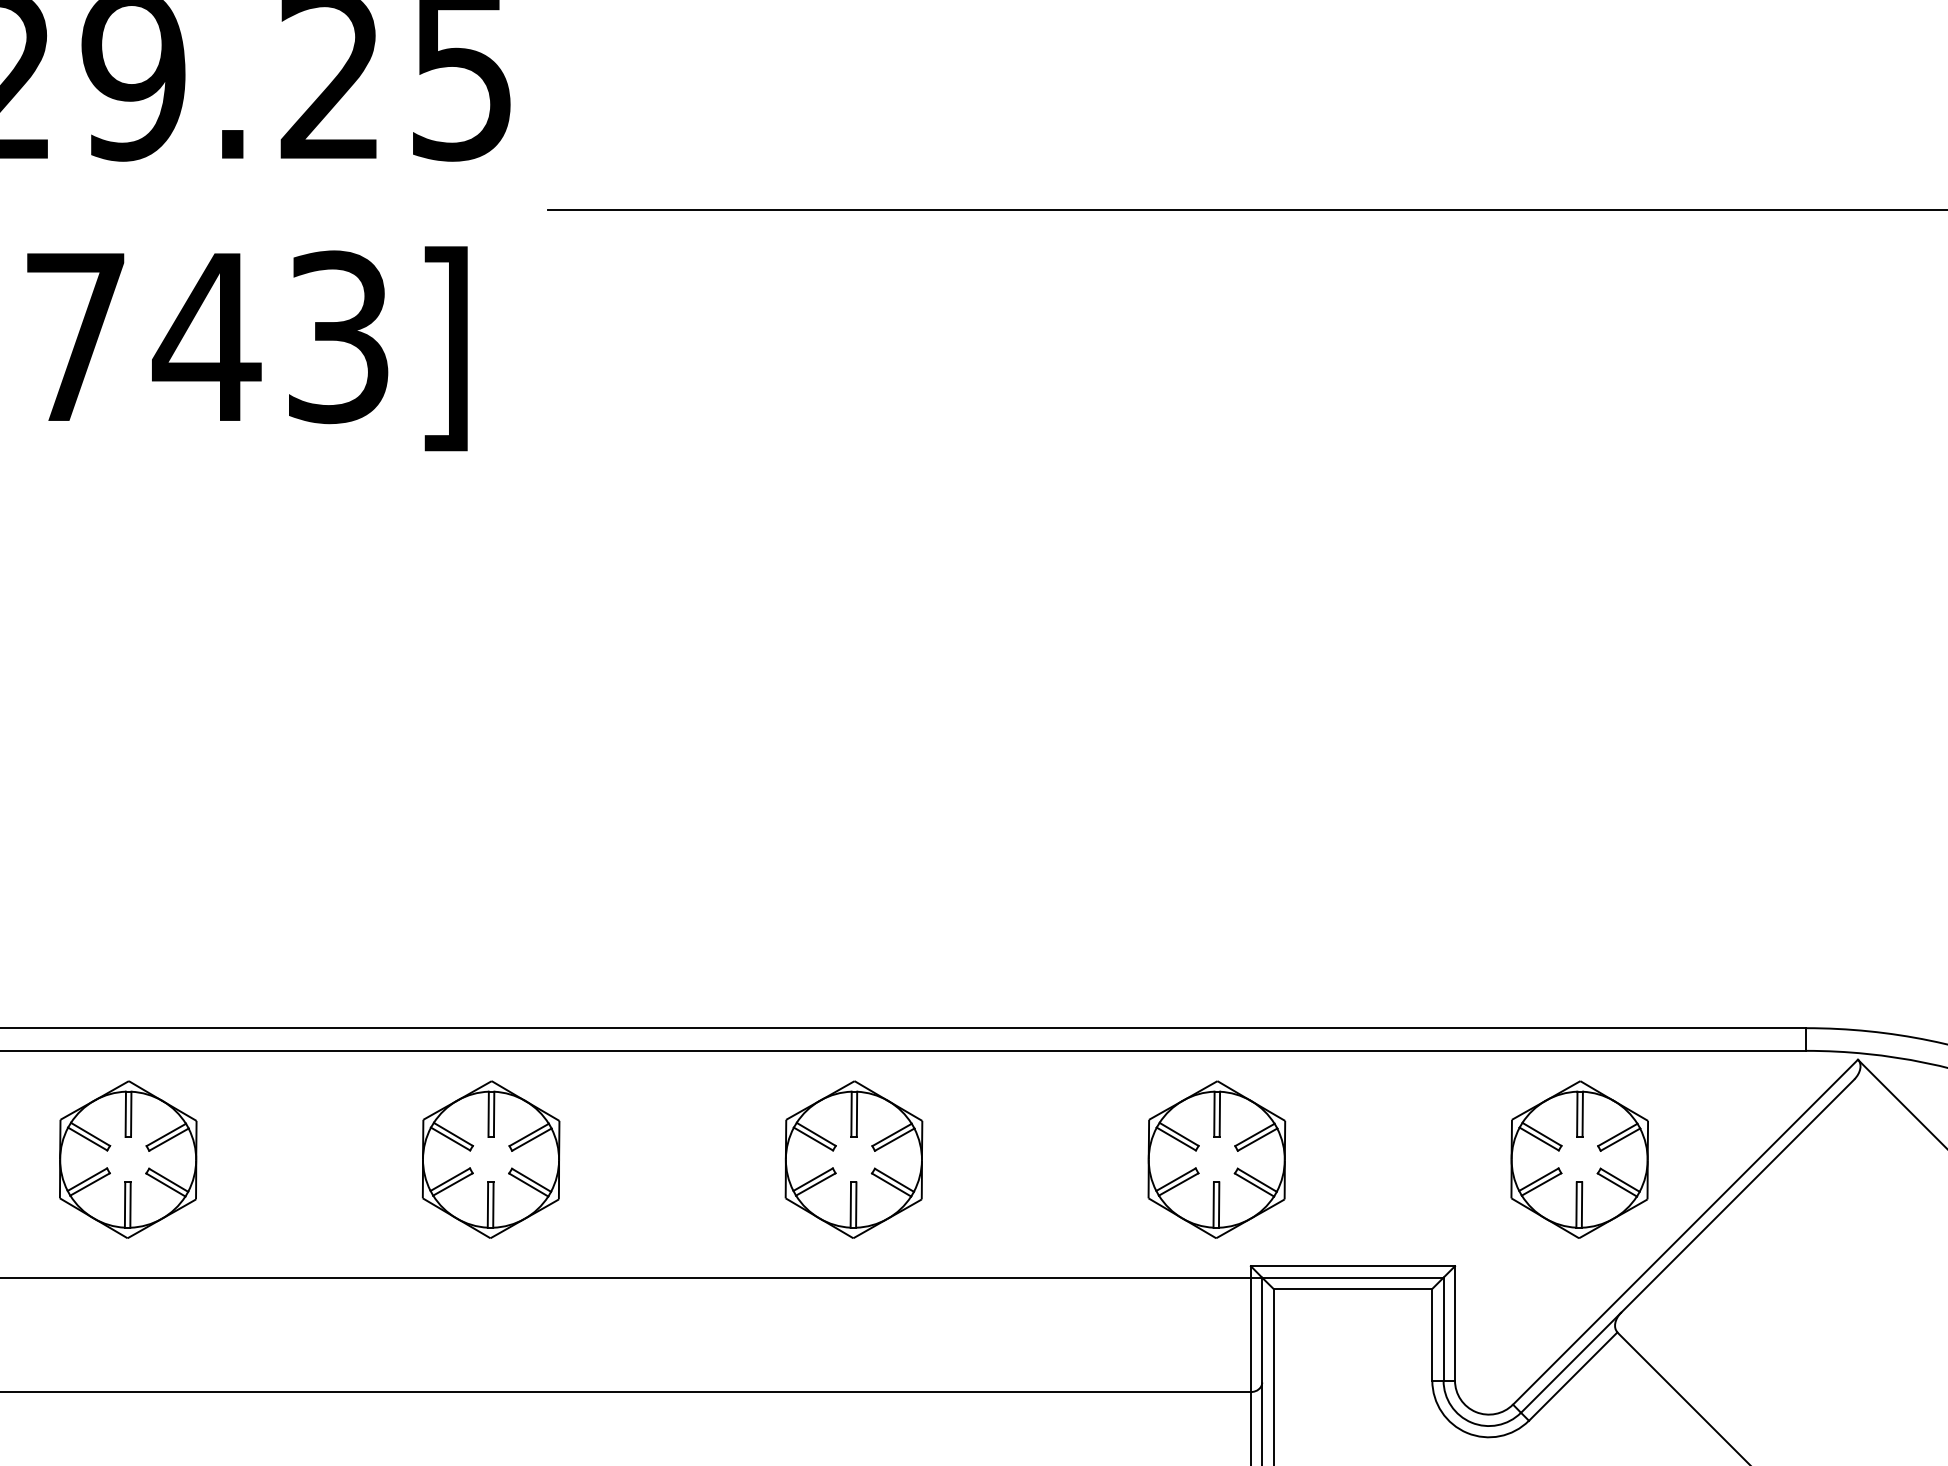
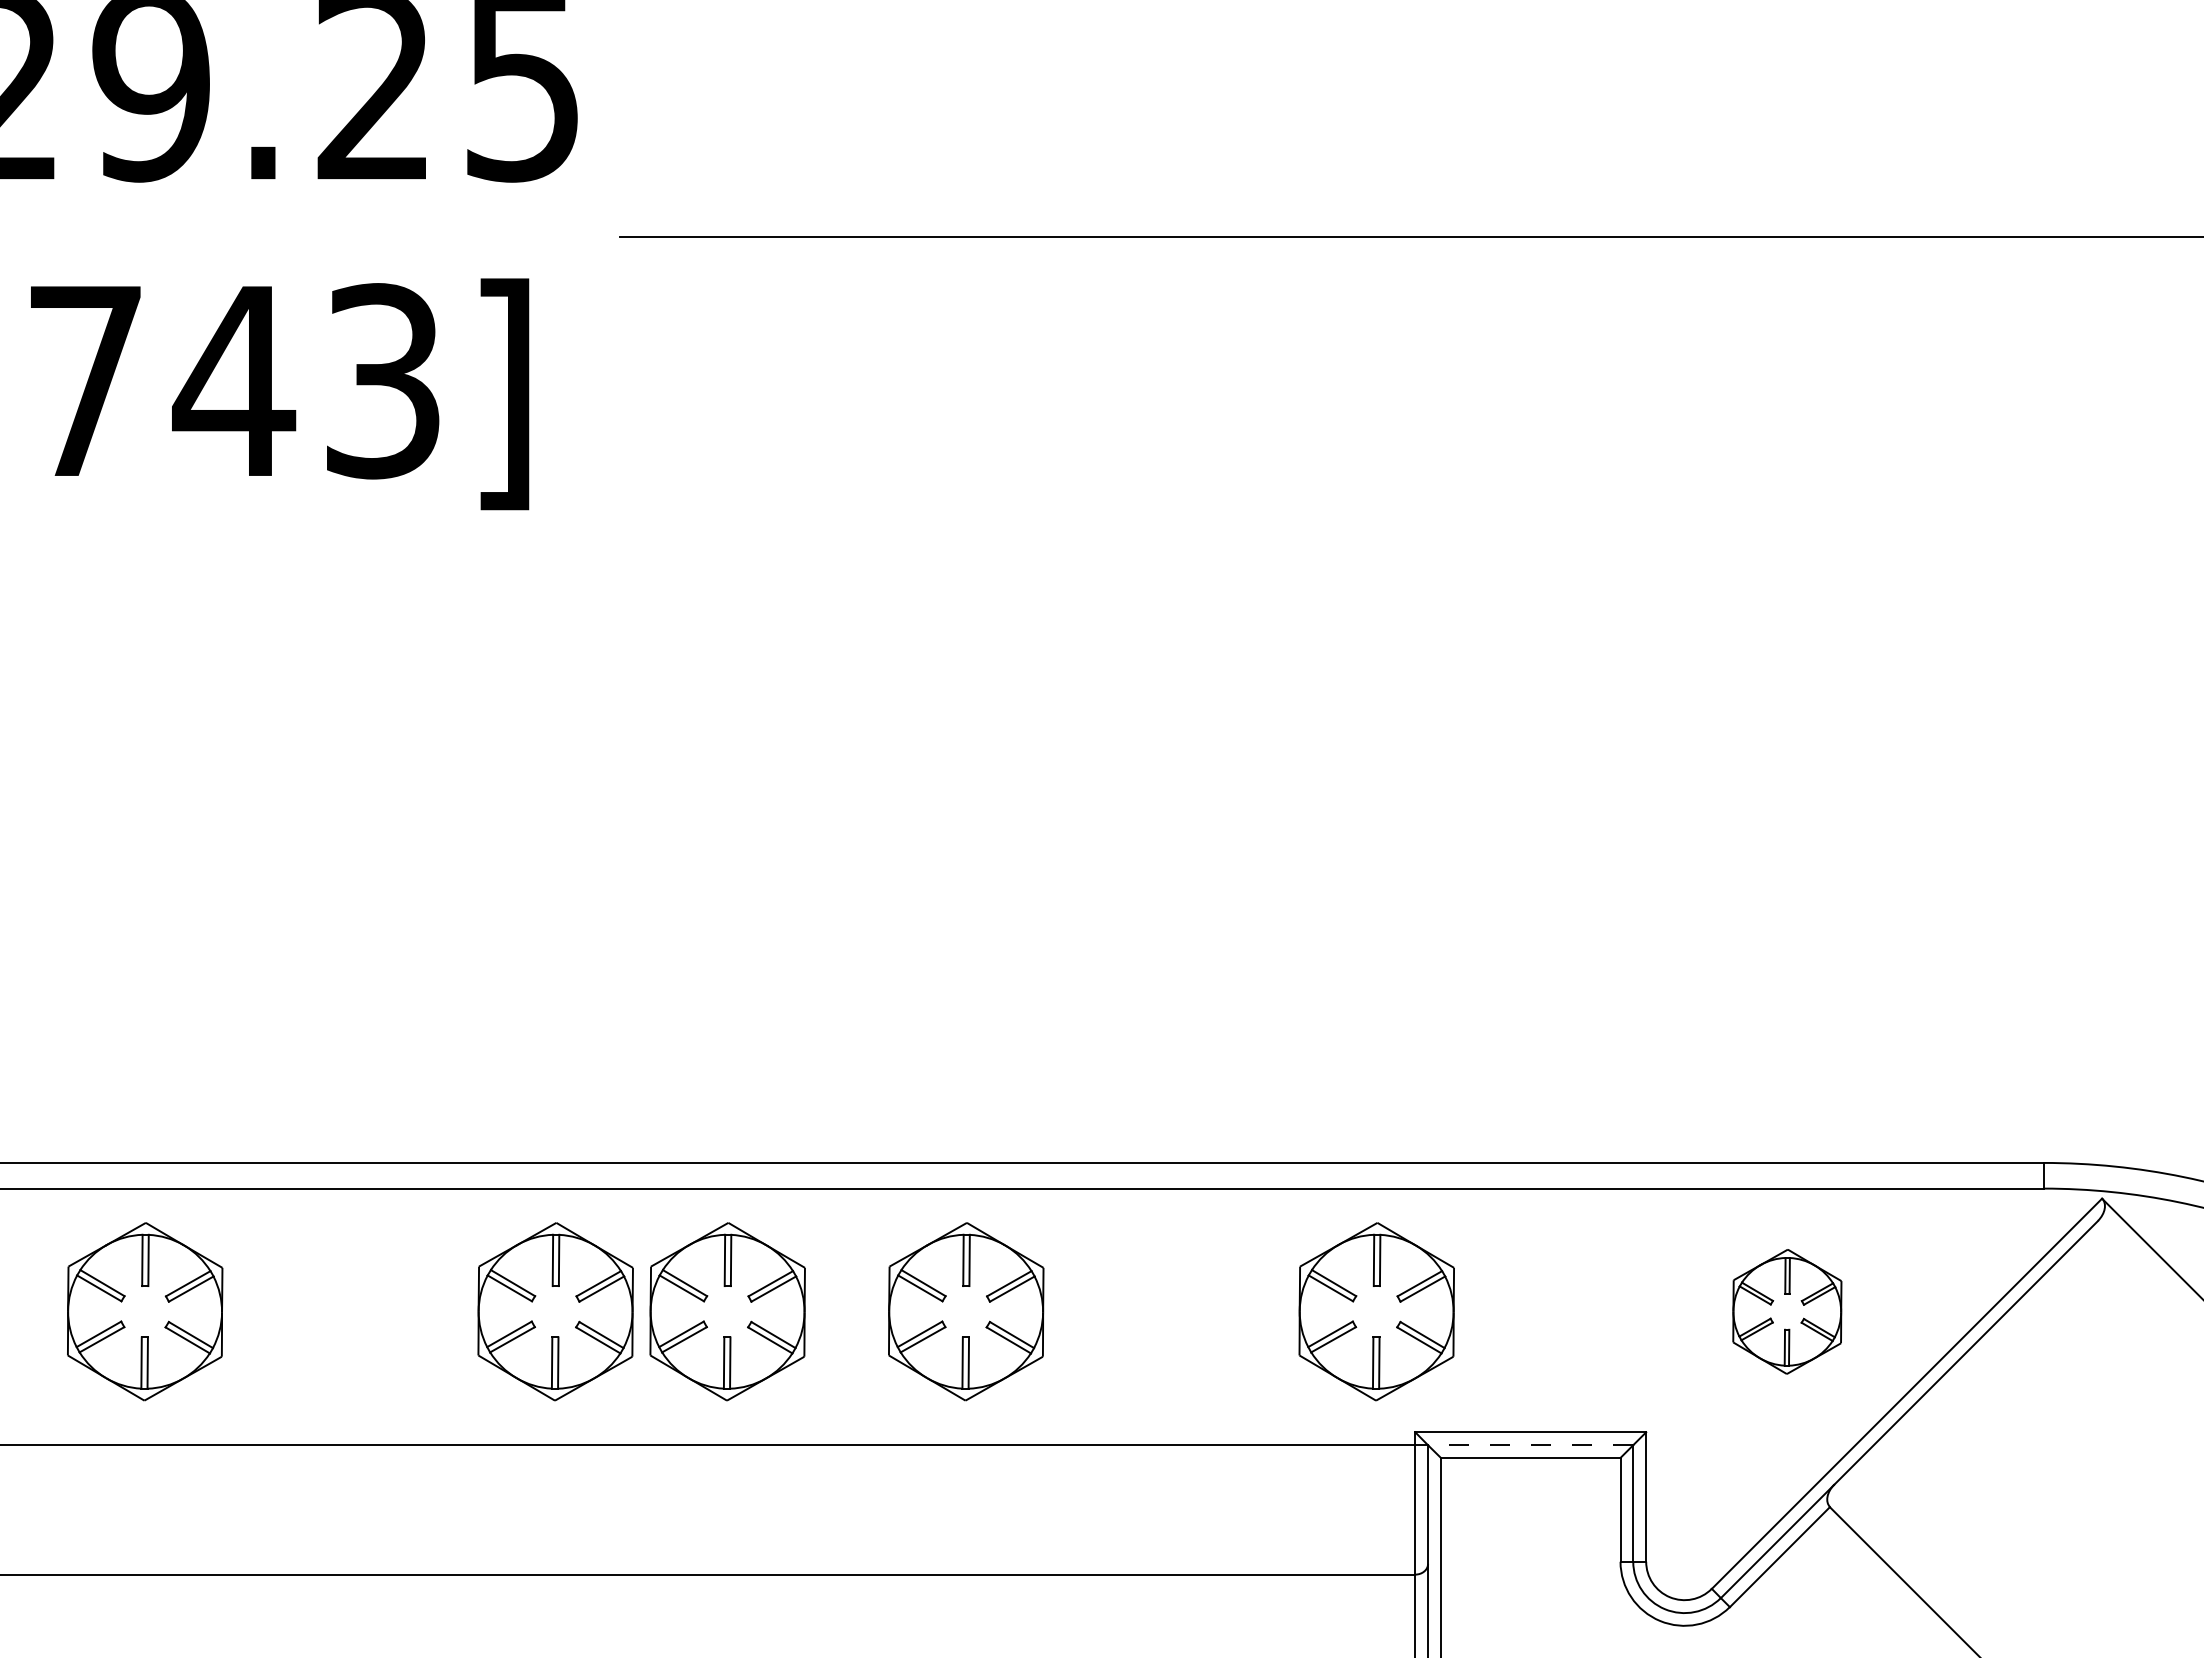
part: (642, 1159) -> (727, 1311), added
part: (1579, 1159) -> (1787, 1311), size x0.7
line: (1352, 1277) -> (1530, 1445), solid -> dashed

